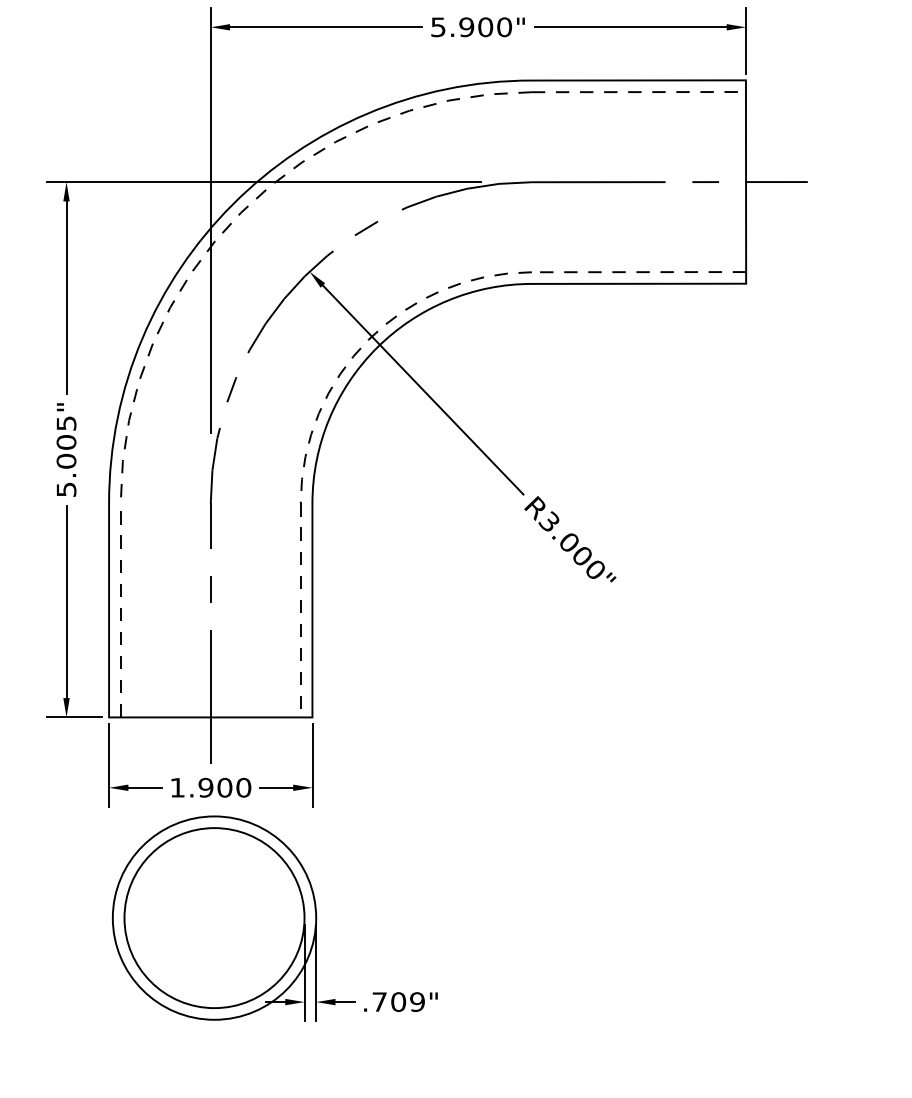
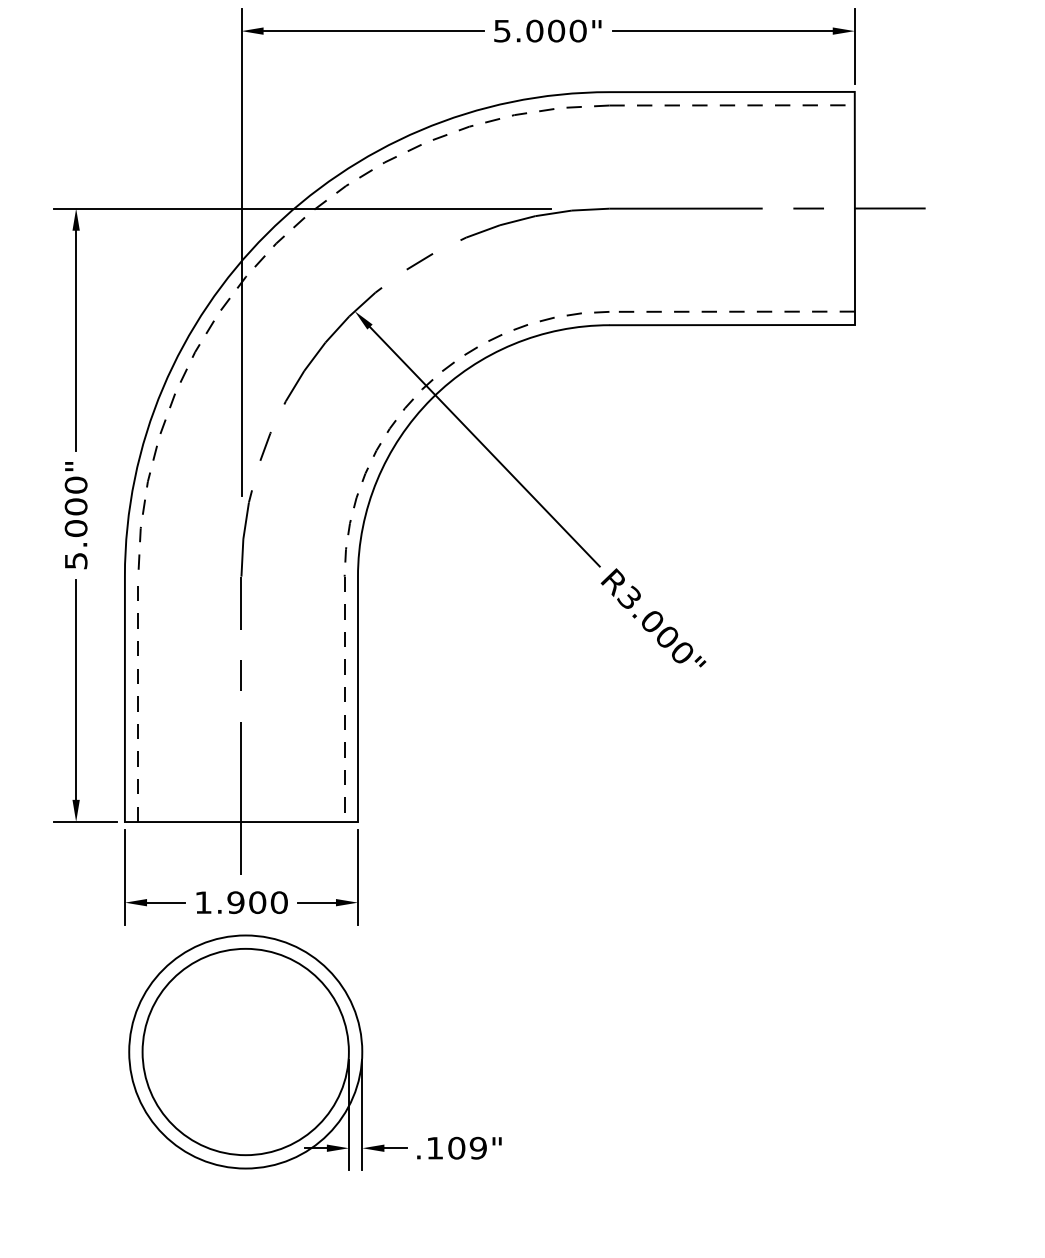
text: (466, 27) -> (534, 31), 5.900" -> 5.000"
text: (65, 422) -> (75, 484), 5.005" -> 5.000"
text: (379, 1002) -> (434, 1148), .709" -> .109"

